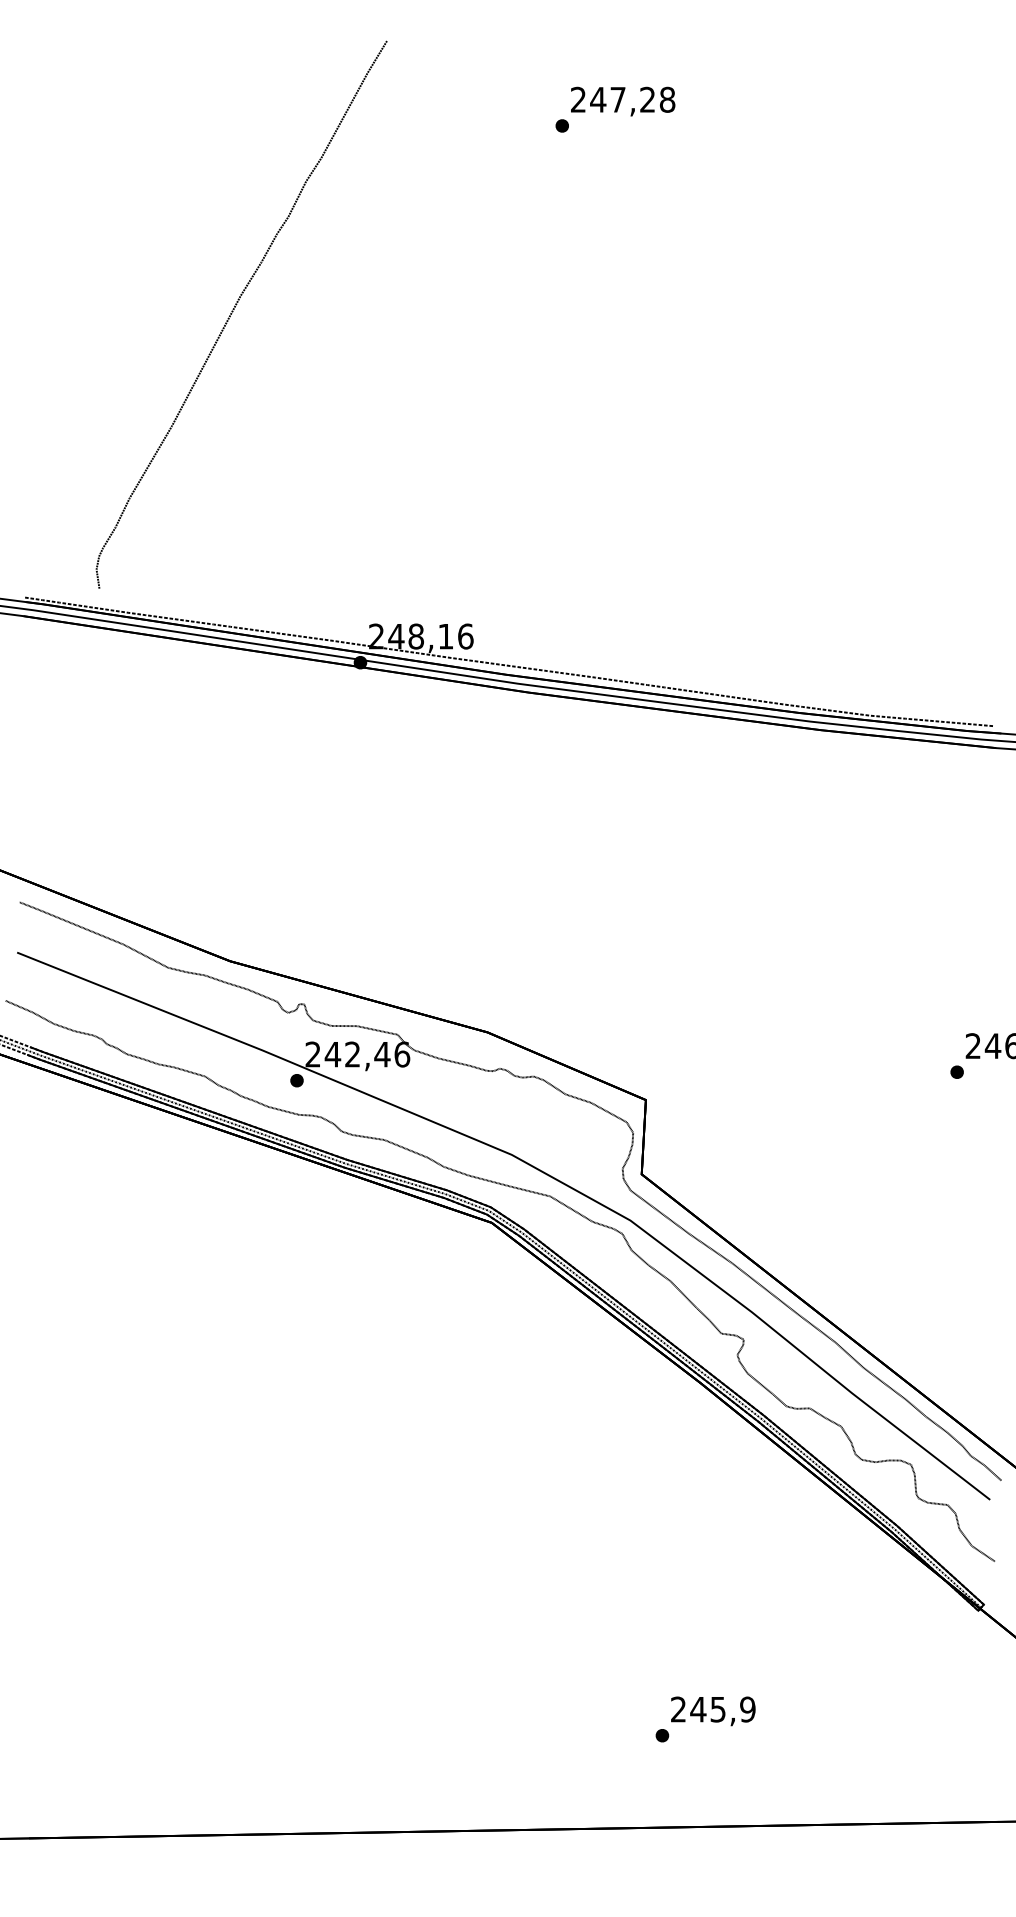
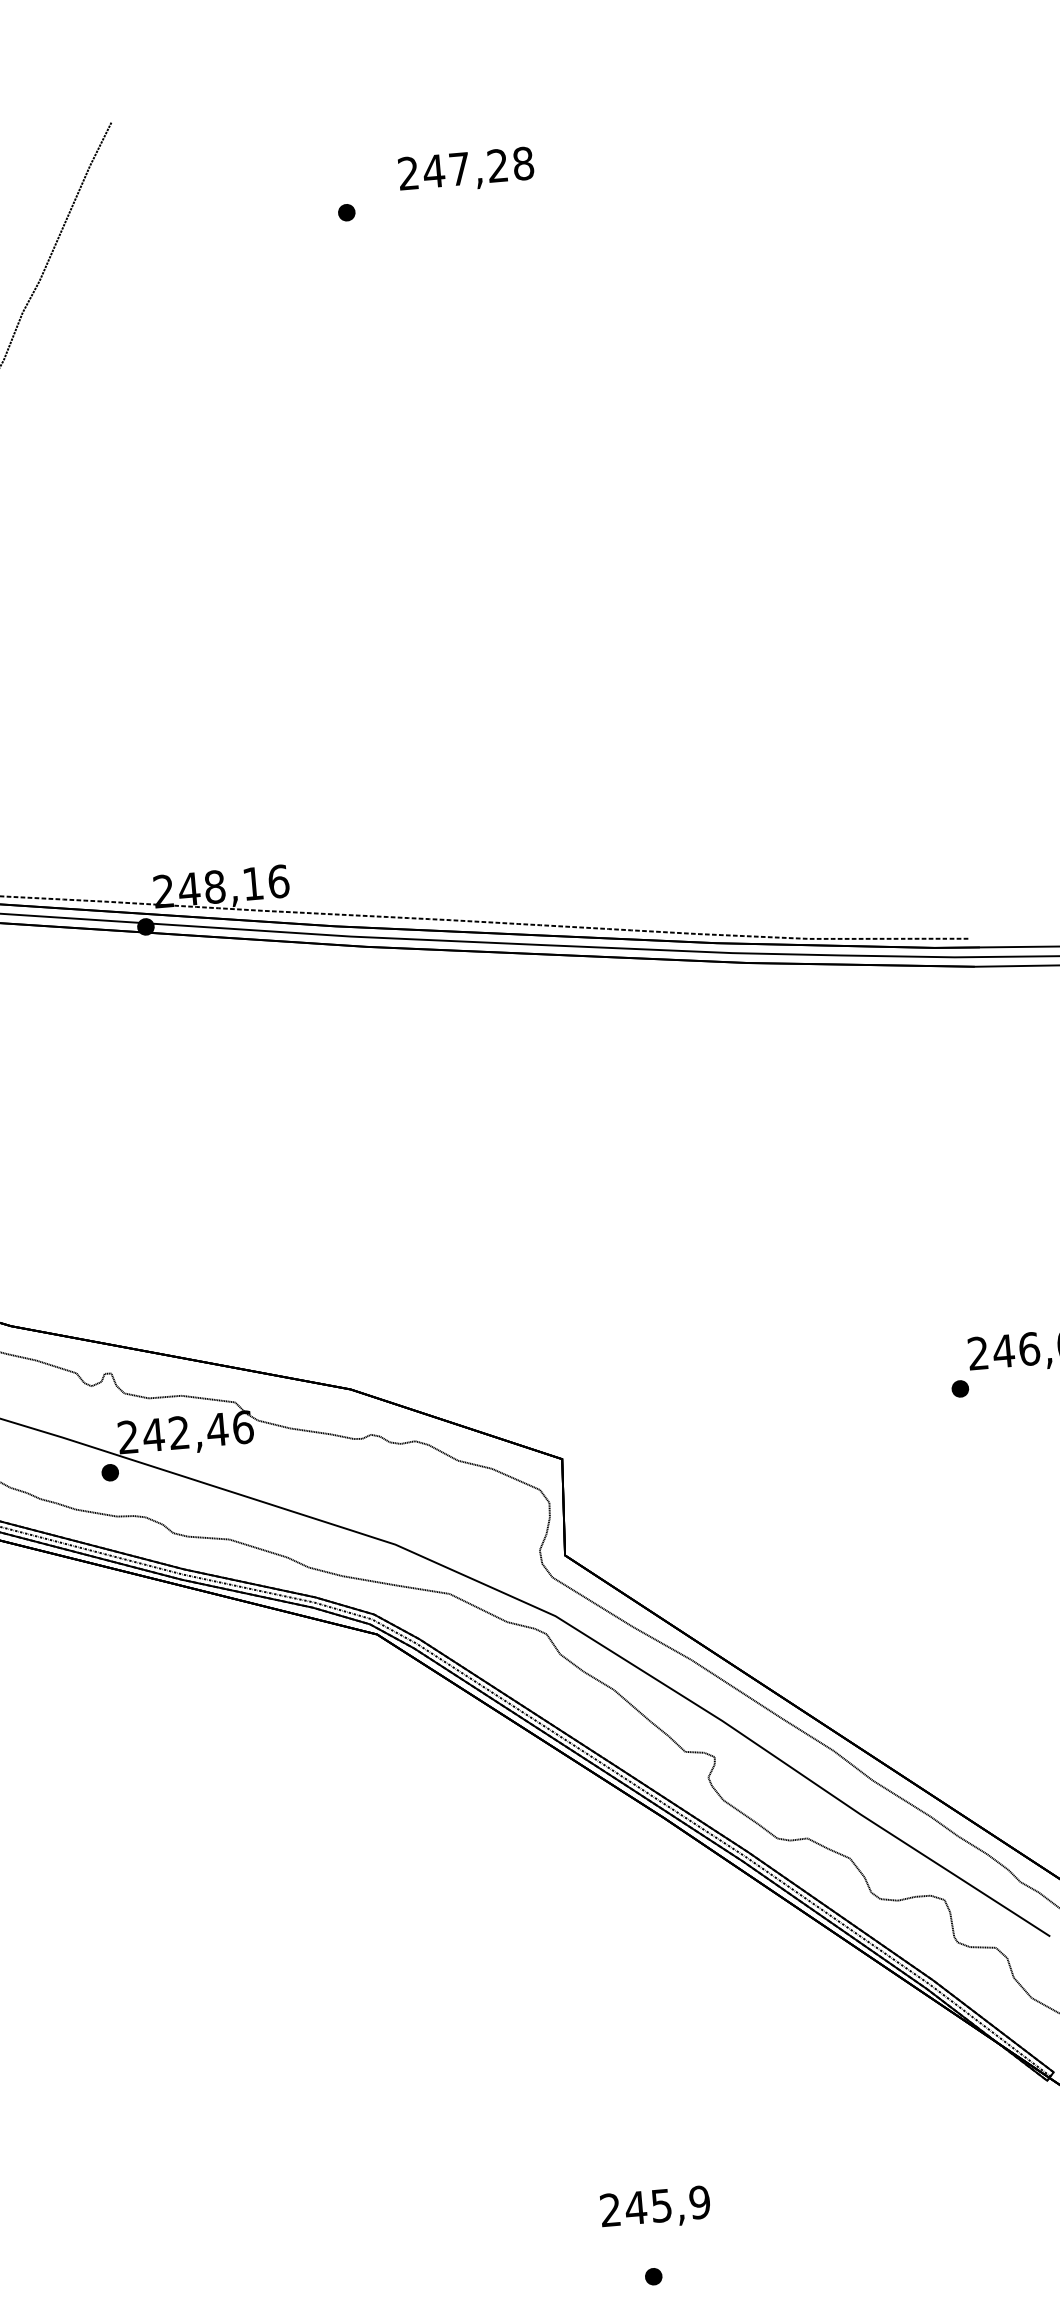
text: (623, 101) -> (466, 170), moved
text: (713, 1711) -> (655, 2208), moved

